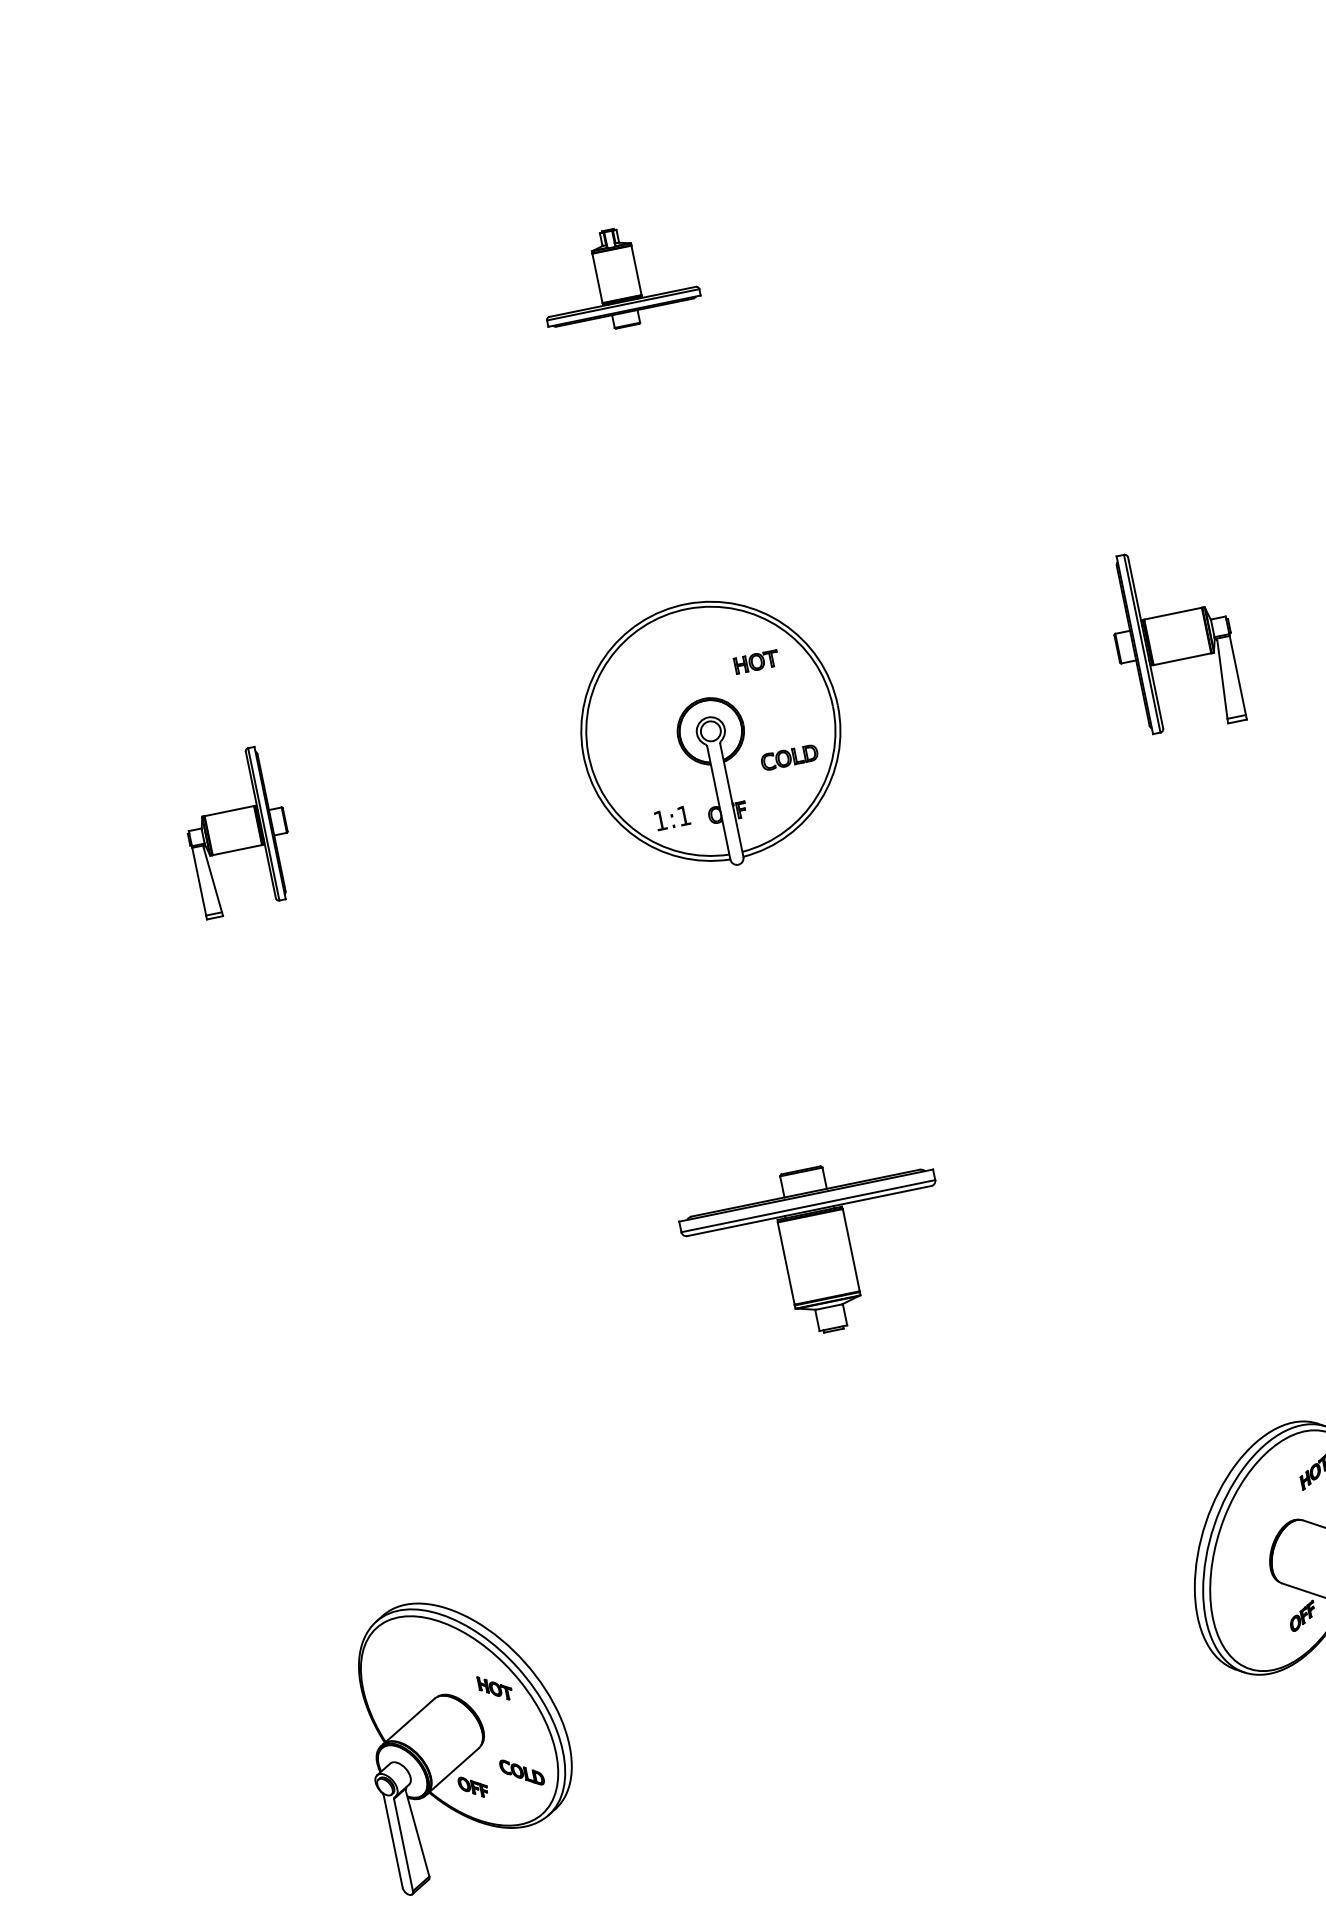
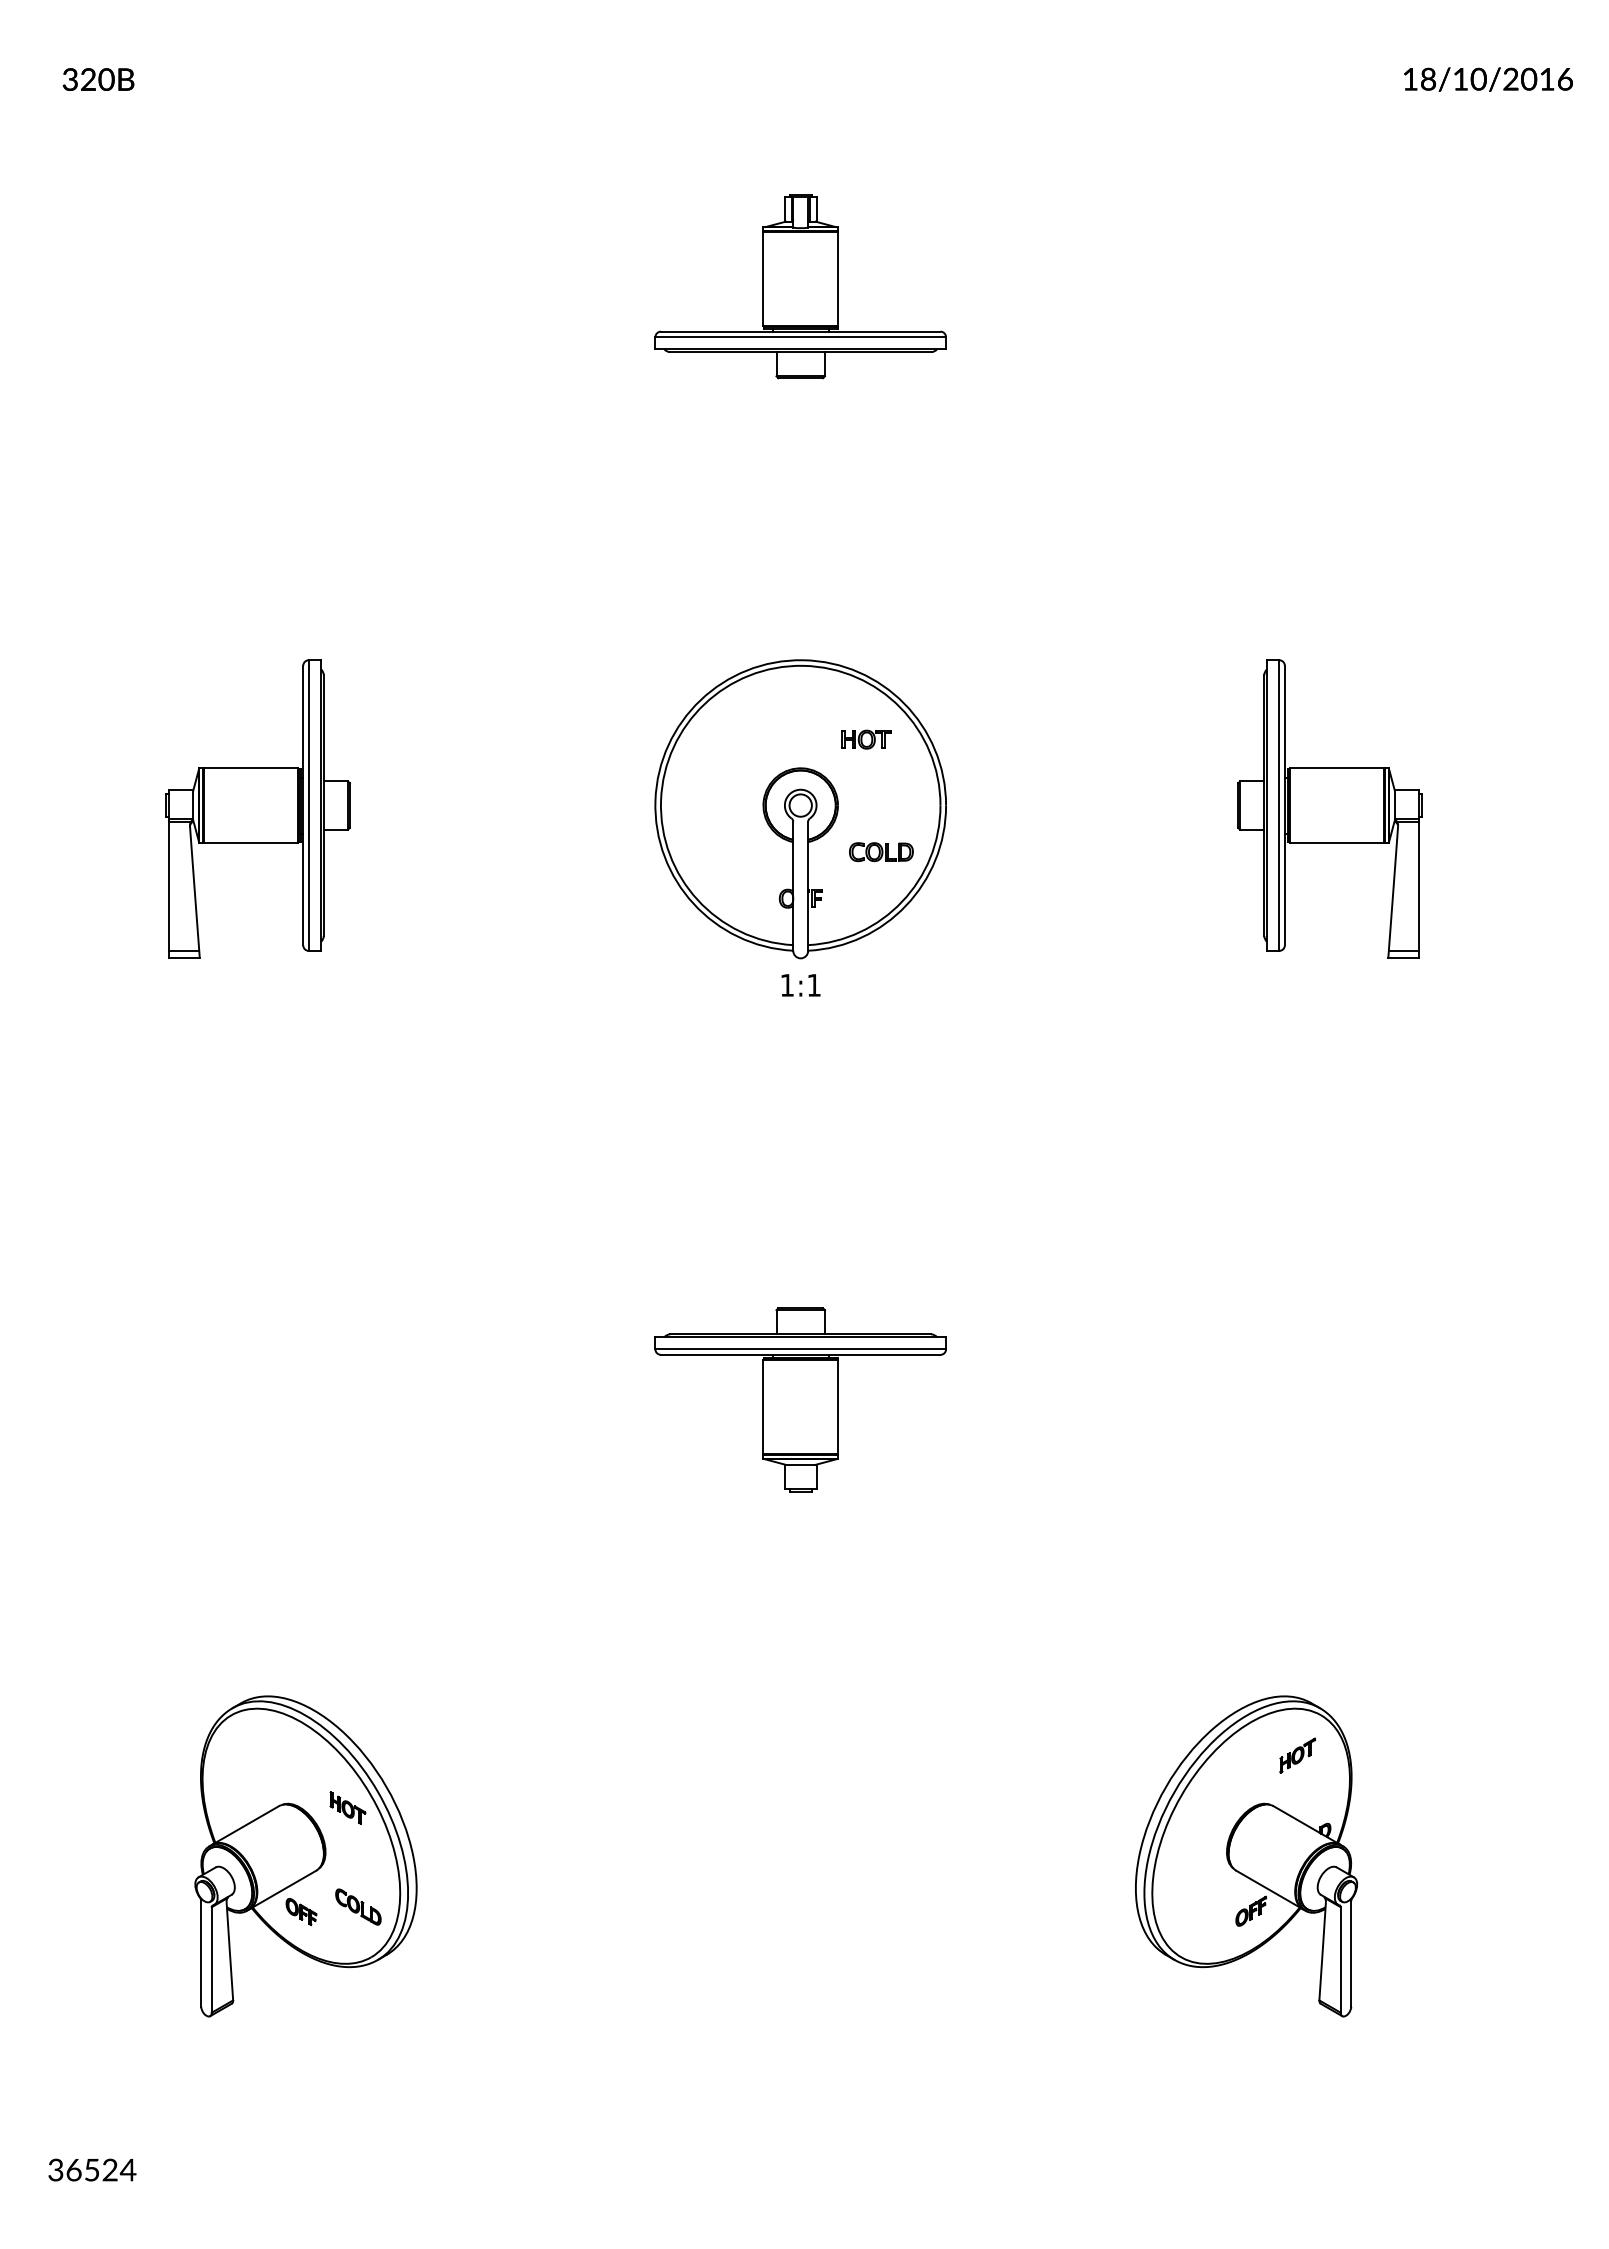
part: (617, 278) -> (800, 286), size x1.67
part: (1173, 639) -> (1329, 808), size x1.43
text: (672, 818) -> (800, 985), moved
part: (237, 831) -> (257, 808), size x1.67

